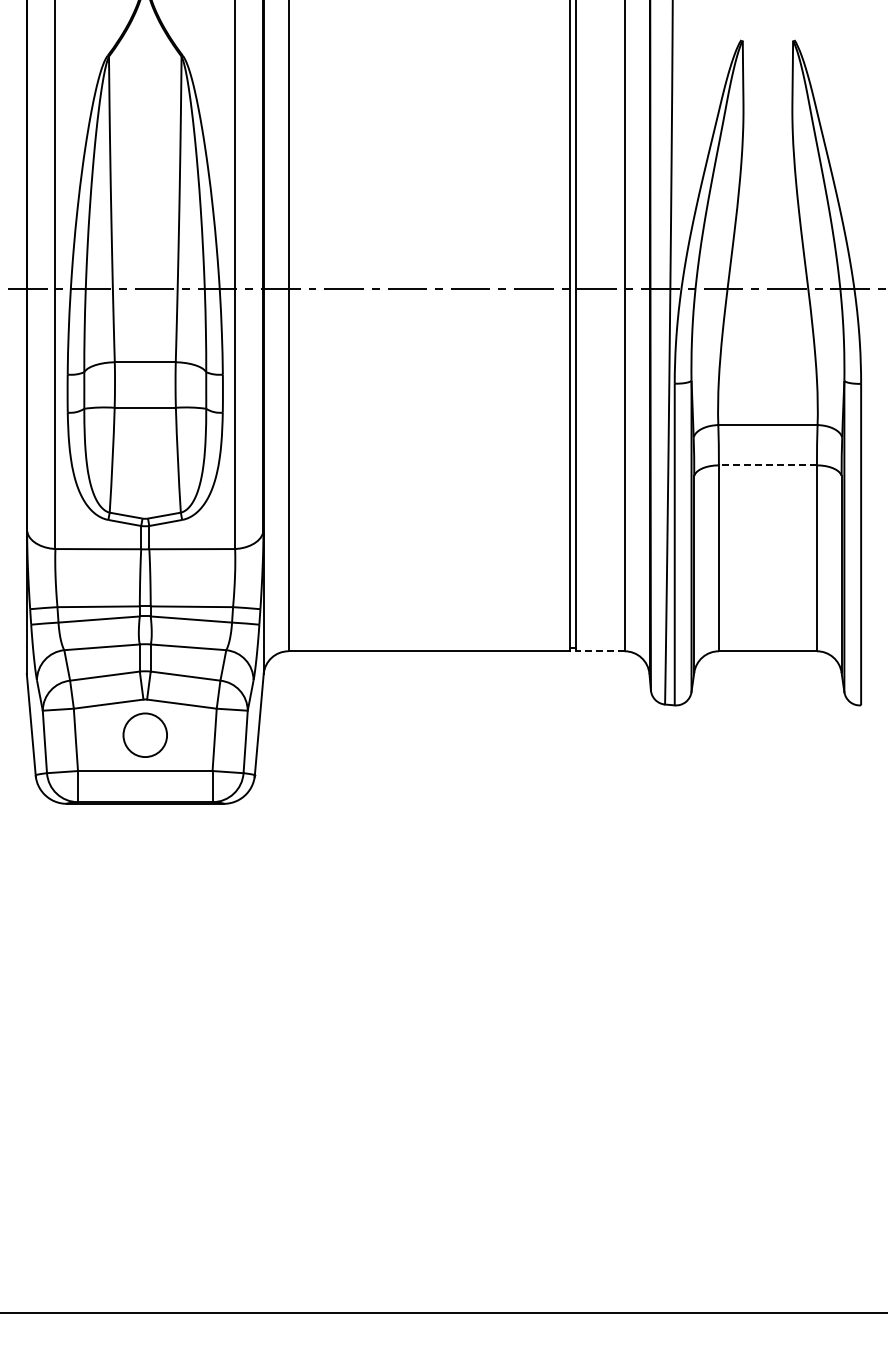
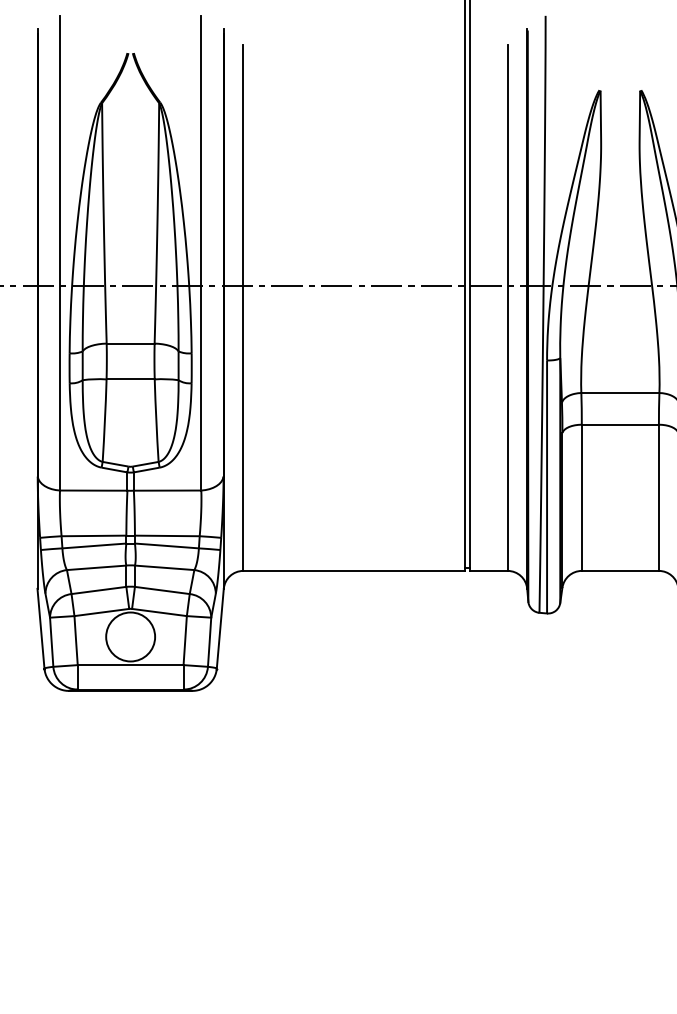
line: (767, 465) -> (620, 424), dashed -> solid
line: (600, 651) -> (488, 571), dashed -> solid
circle: (145, 735) -> (130, 637), size x1.43

